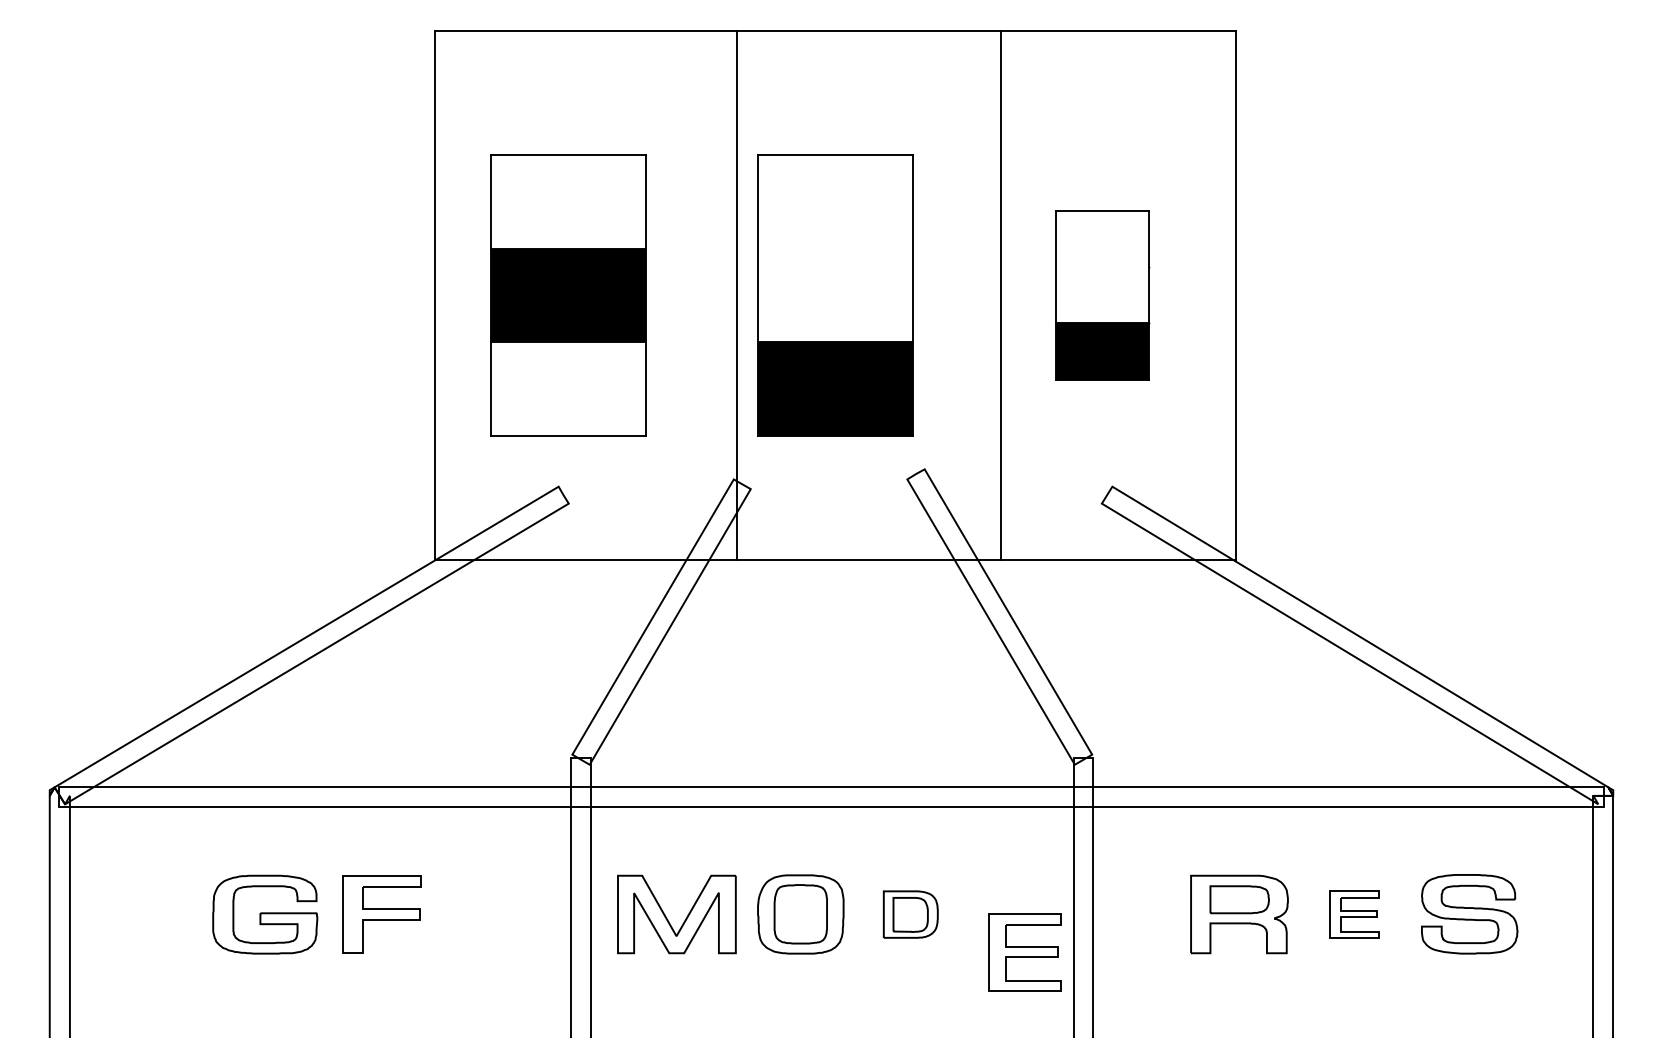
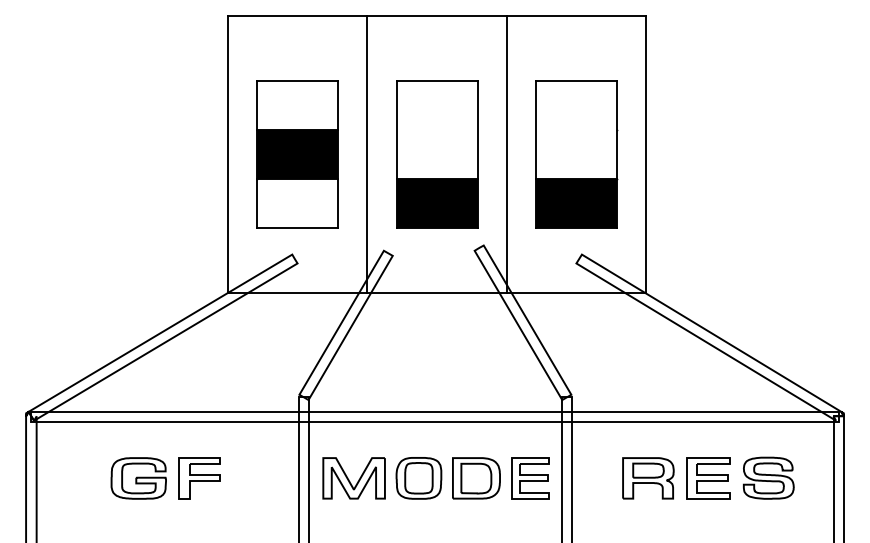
line: (736, 295) -> (367, 154), moved
line: (1000, 295) -> (506, 154), moved
part: (1102, 295) -> (576, 154), size x1.67
part: (910, 914) -> (476, 478), size x1.67
part: (1354, 914) -> (708, 478), size x1.67
part: (1025, 952) -> (530, 478), moved

